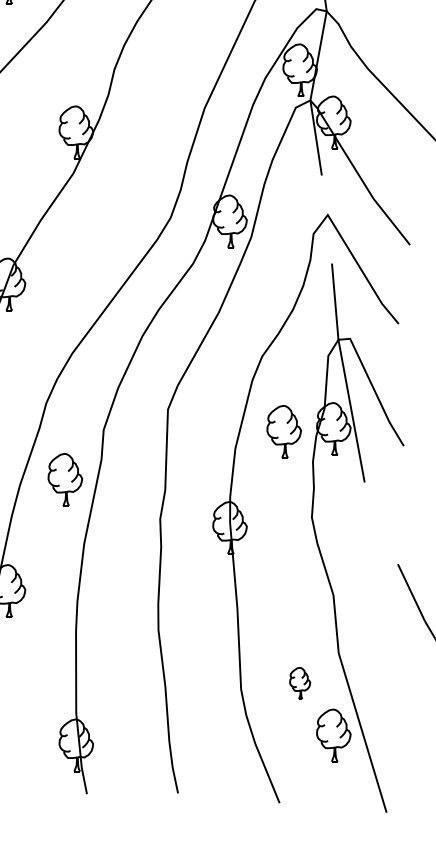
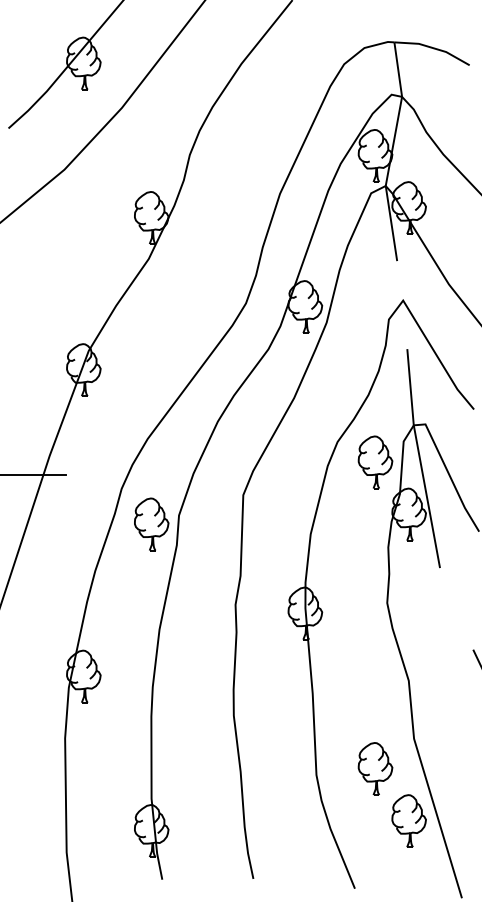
part: (284, 431) -> (375, 462), moved
part: (65, 479) -> (151, 524), moved
part: (300, 682) -> (375, 768), size x1.67

